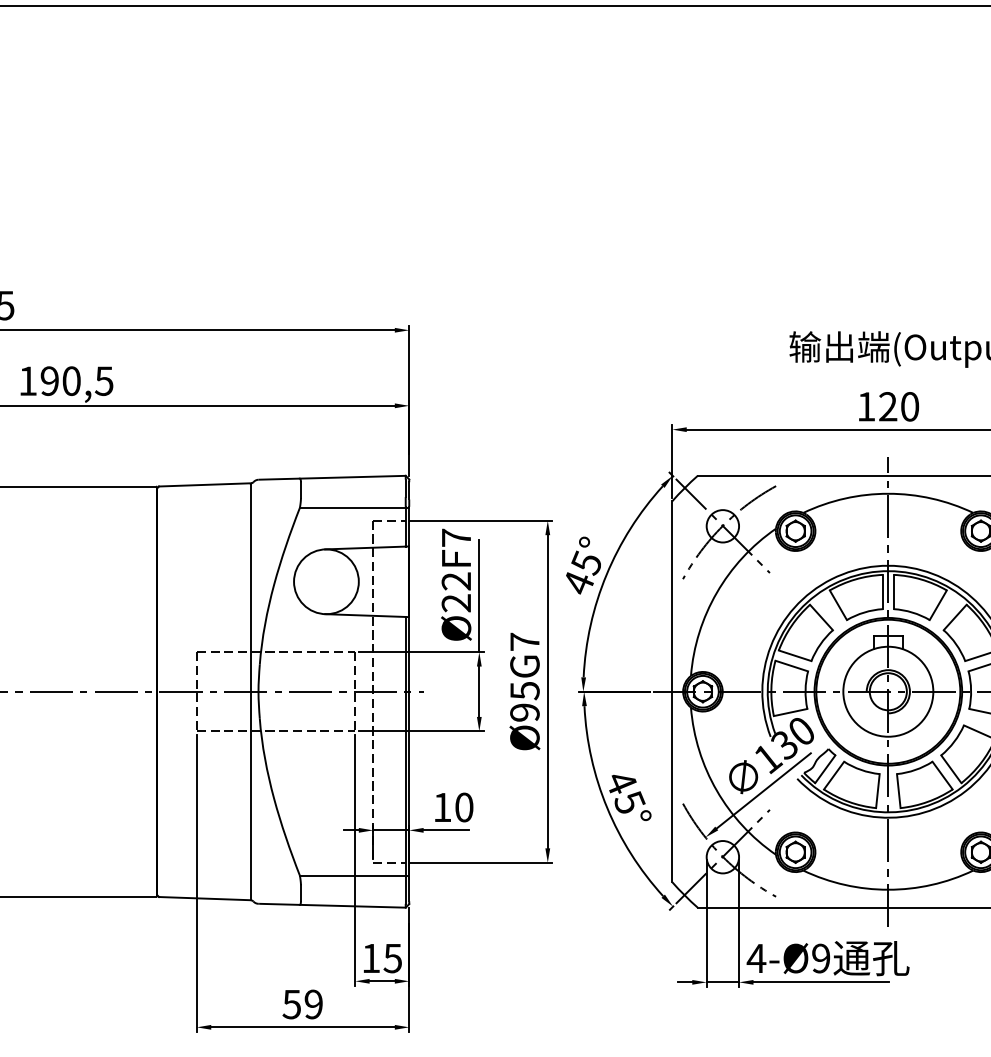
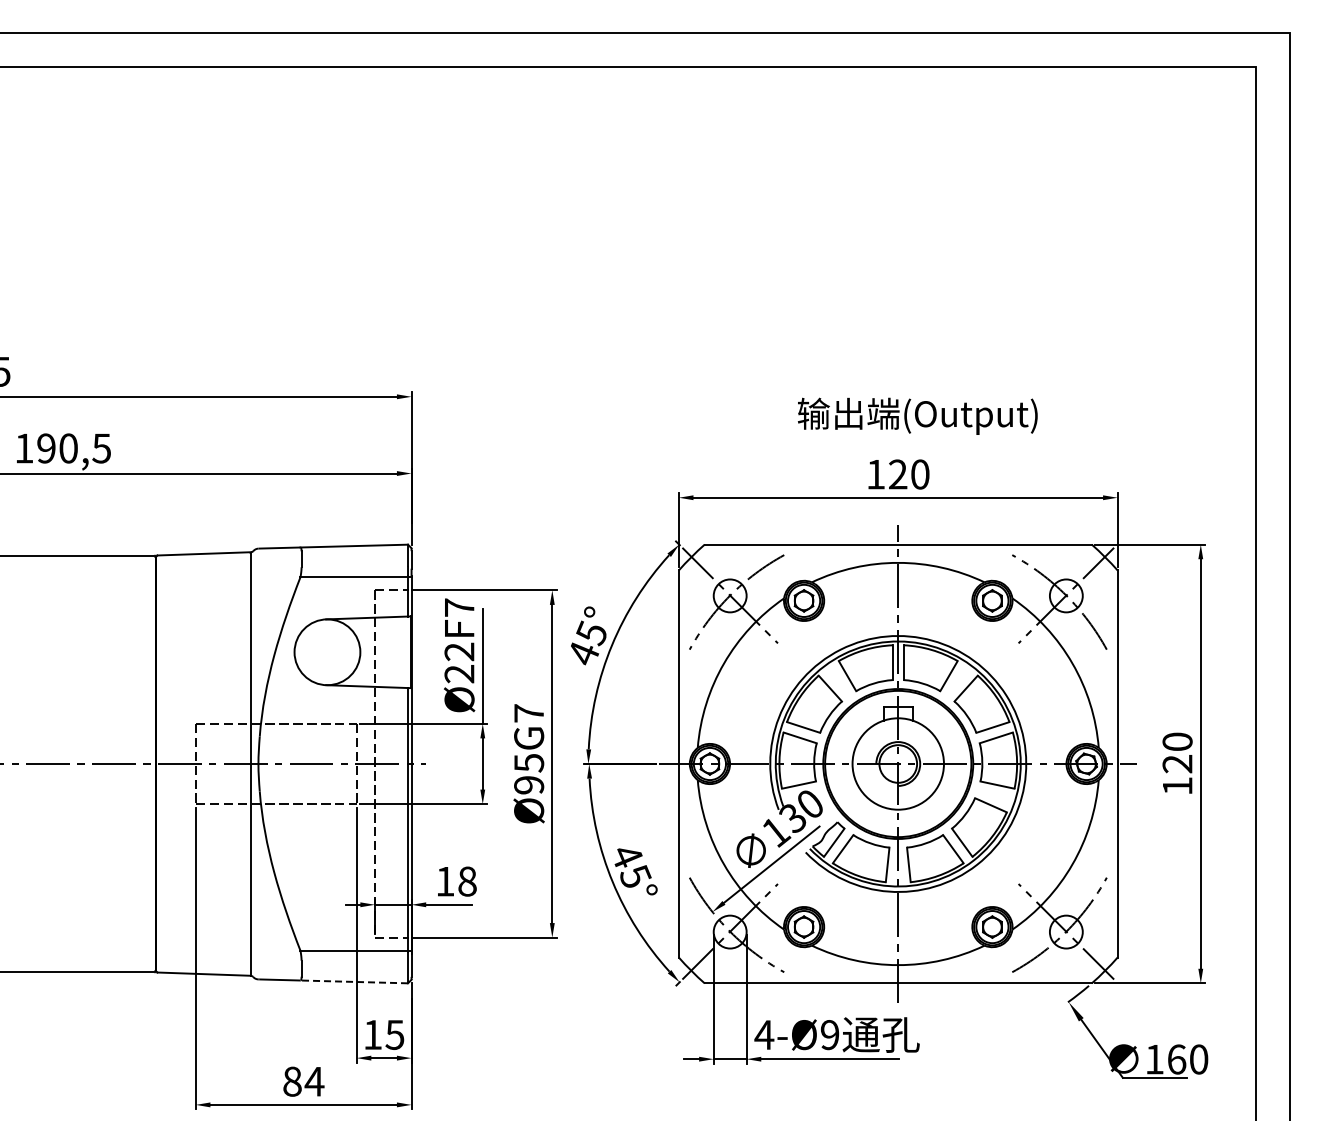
text: (464, 807) -> (467, 881), 10 -> 18
line: (353, 905) -> (354, 981), solid -> dashed
text: (302, 1004) -> (303, 1081), 59 -> 84

